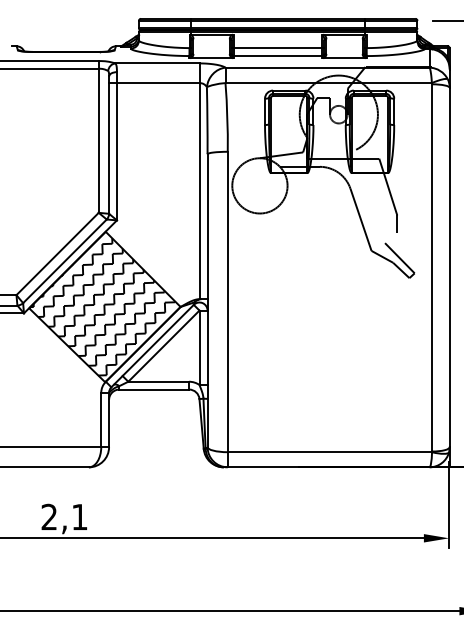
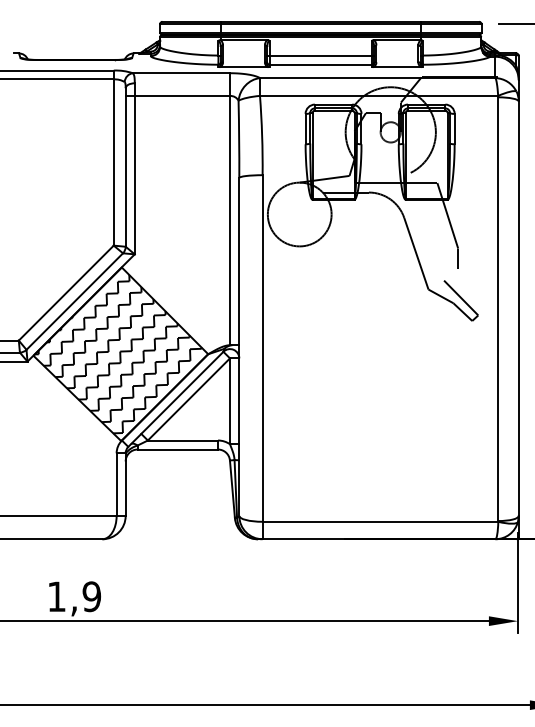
text: (64, 516) -> (74, 596), 2,1 -> 1,9

